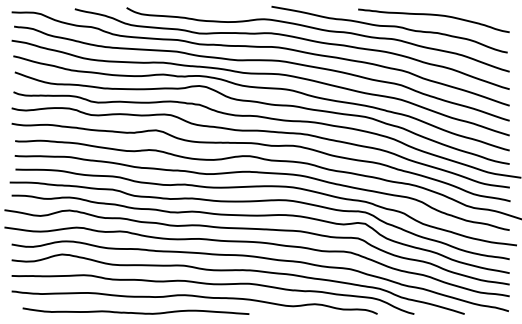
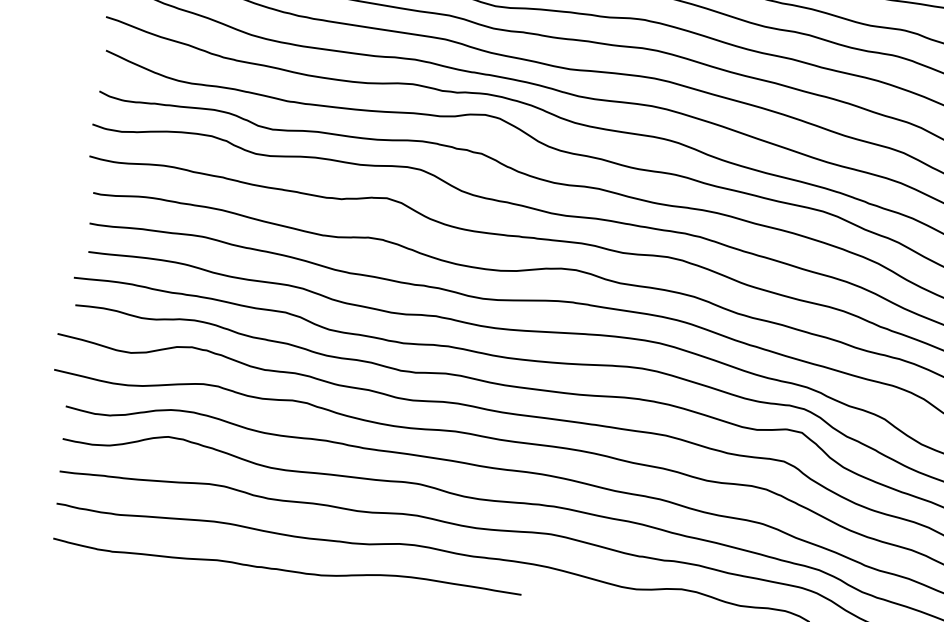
curve: (135, 312) -> (286, 569), moved

